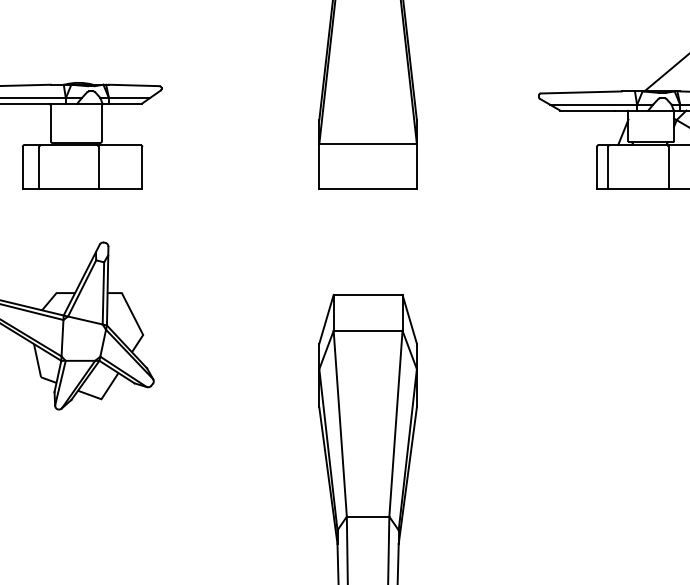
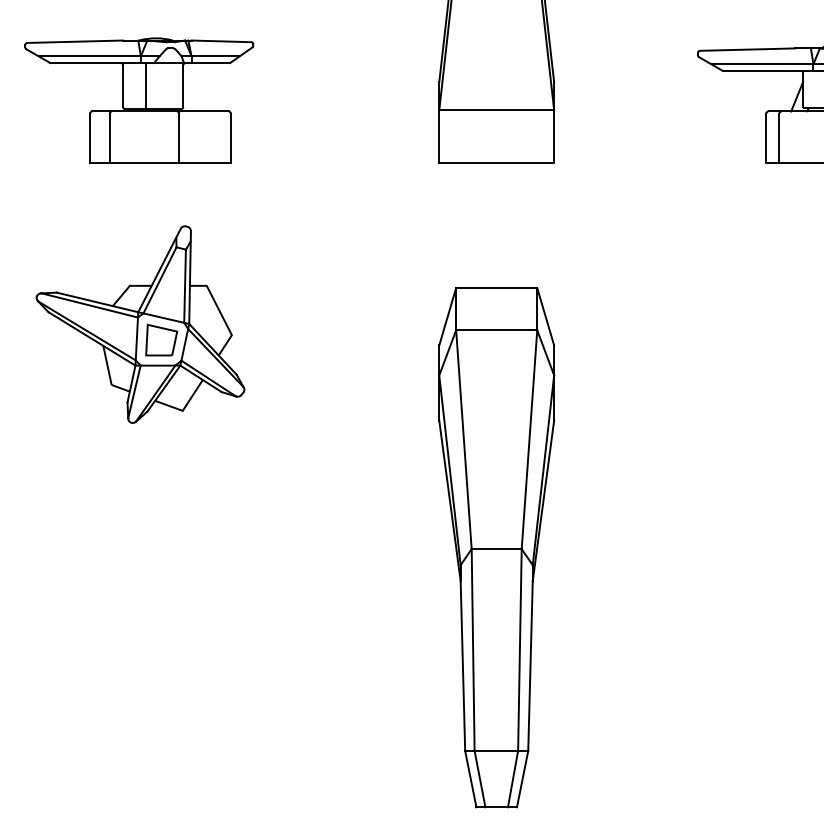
line: (70, 123) -> (146, 86), added
part: (83, 338) -> (161, 339), added

